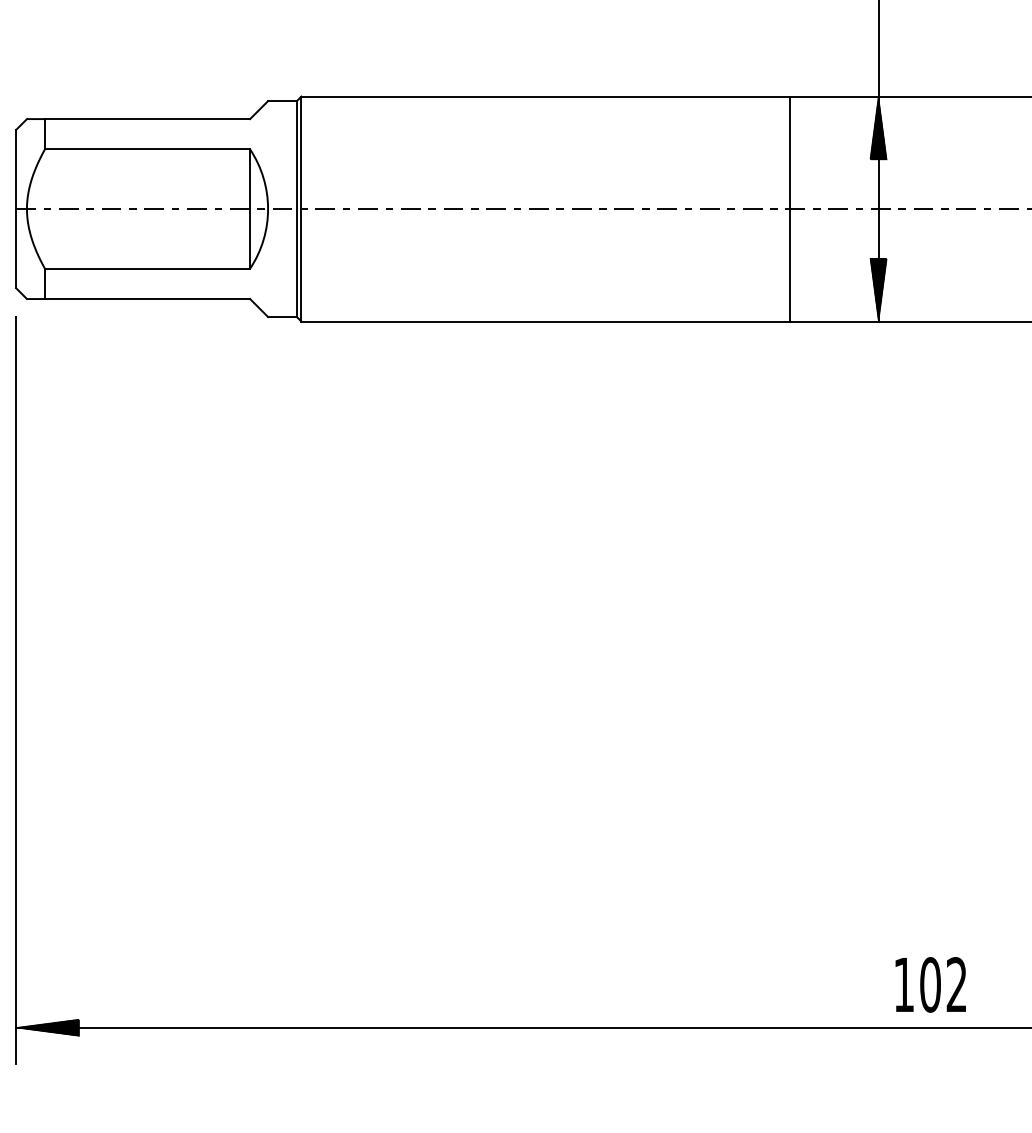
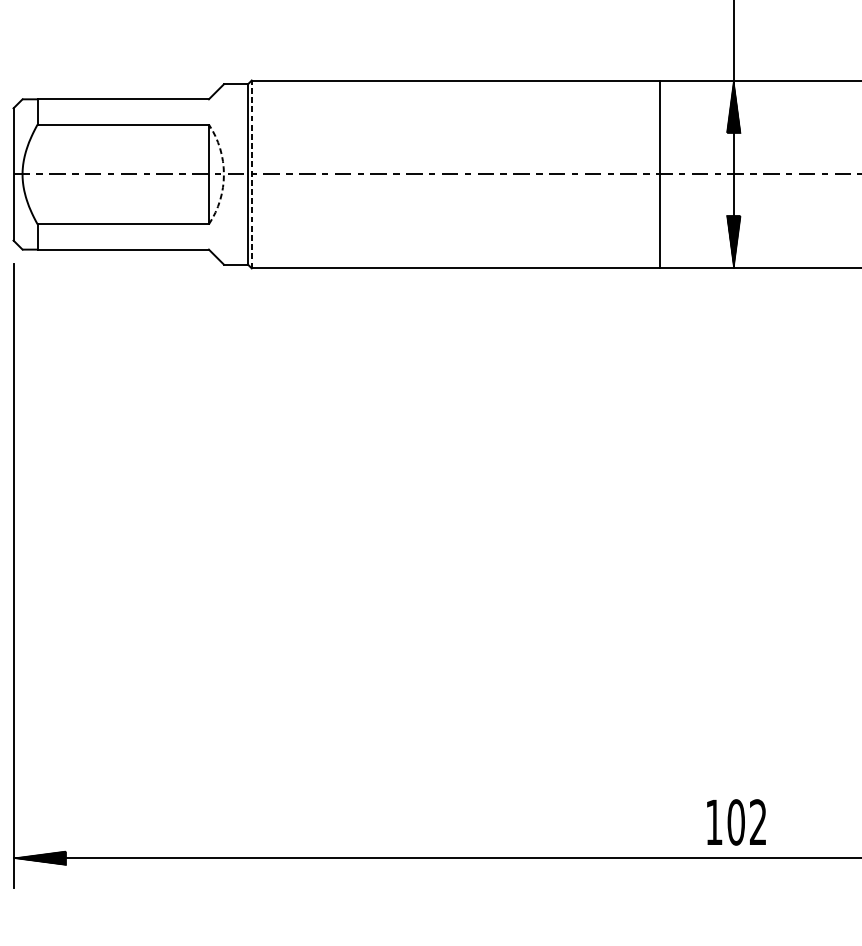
line: (301, 208) -> (251, 173), solid -> dashed
arc: (268, 209) -> (224, 174), solid -> dashed
text: (930, 984) -> (736, 822), moved

